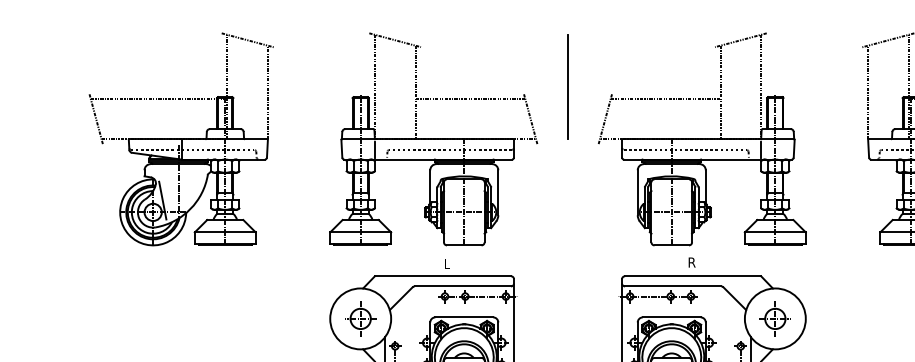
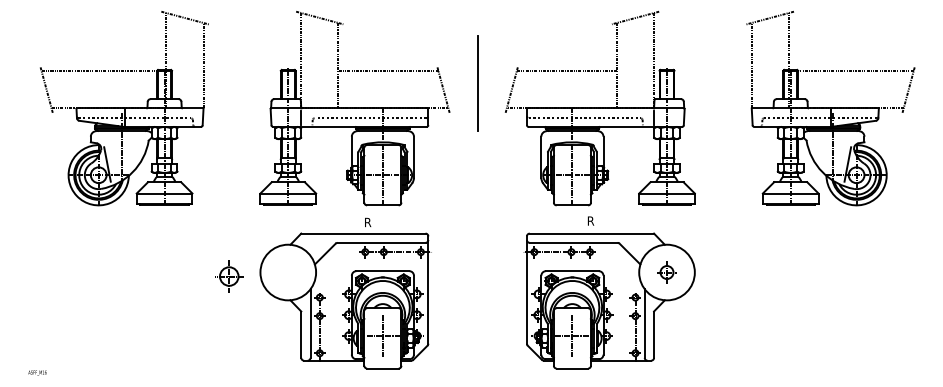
line: (567, 86) -> (477, 83), moved
text: (448, 264) -> (368, 222), L -> R
part: (360, 318) -> (229, 276), moved
part: (774, 318) -> (666, 272), size x0.7

